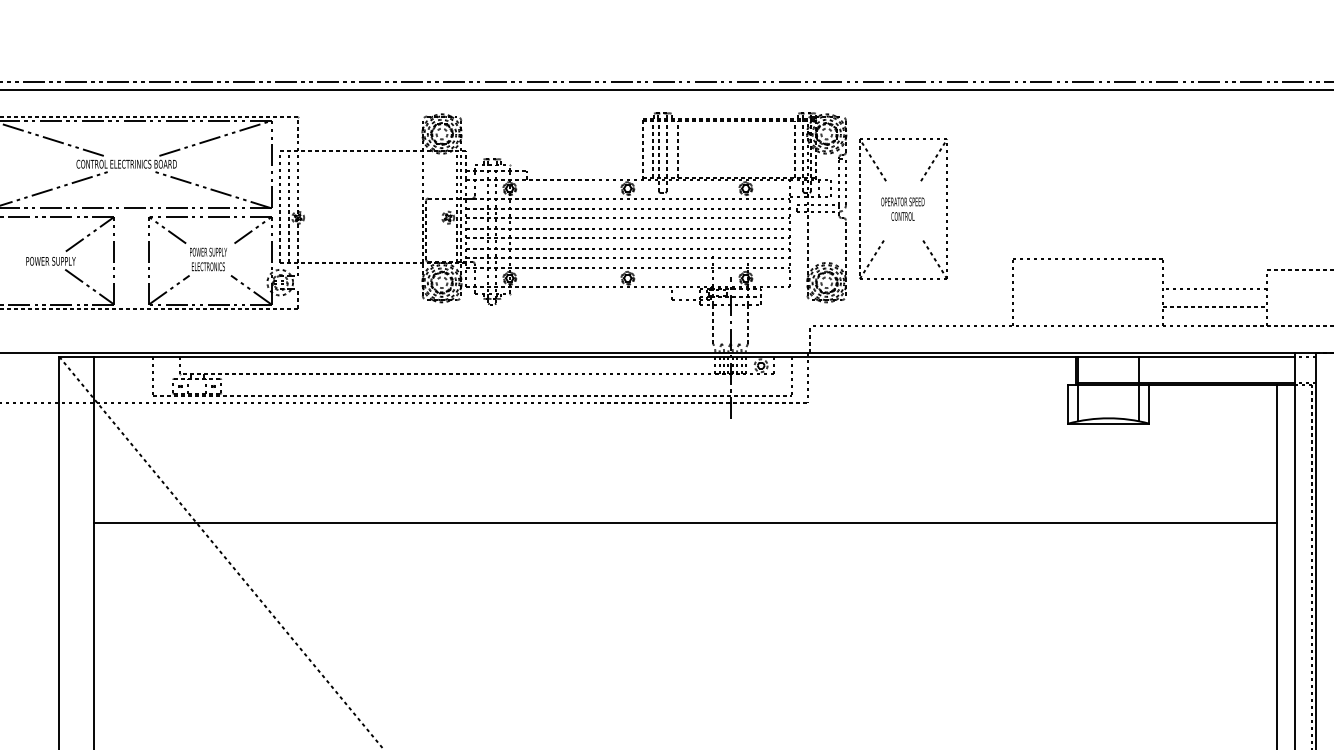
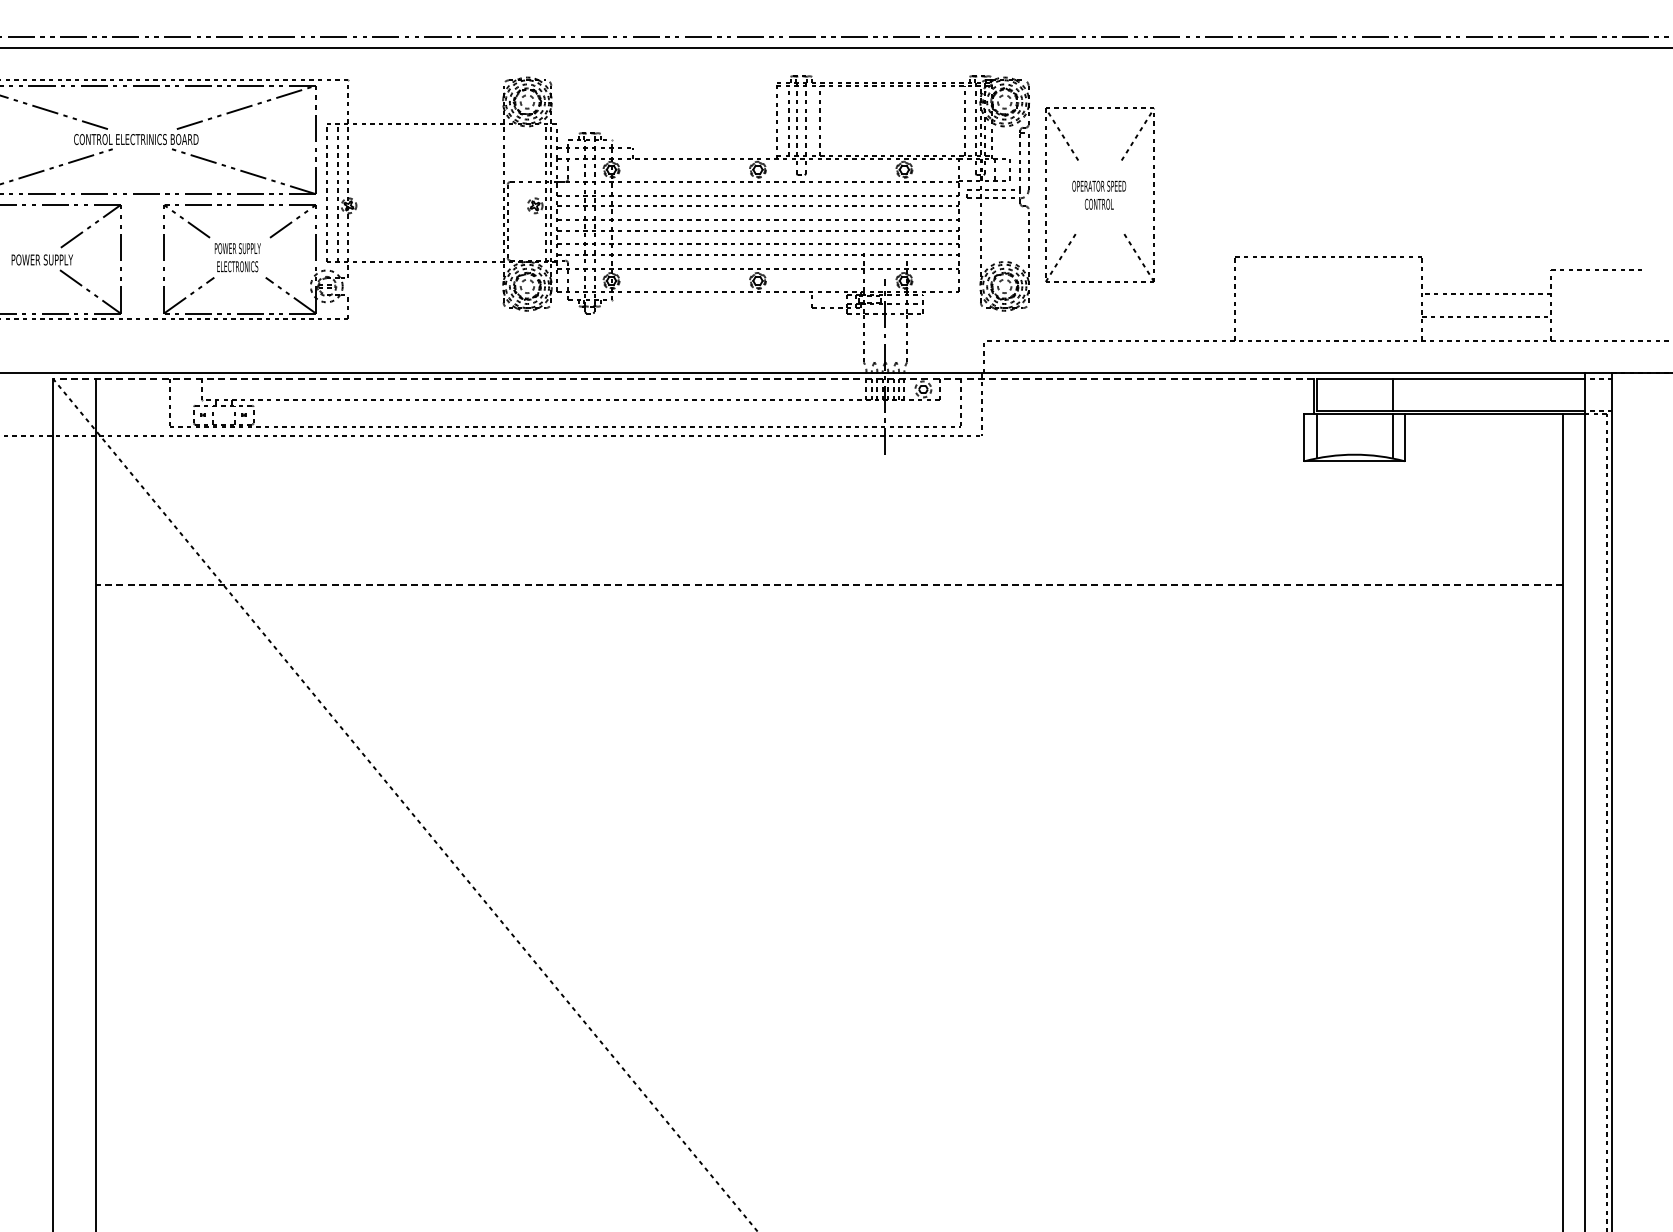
line: (567, 356) -> (683, 378), solid -> dashed
line: (685, 522) -> (829, 584), solid -> dashed

